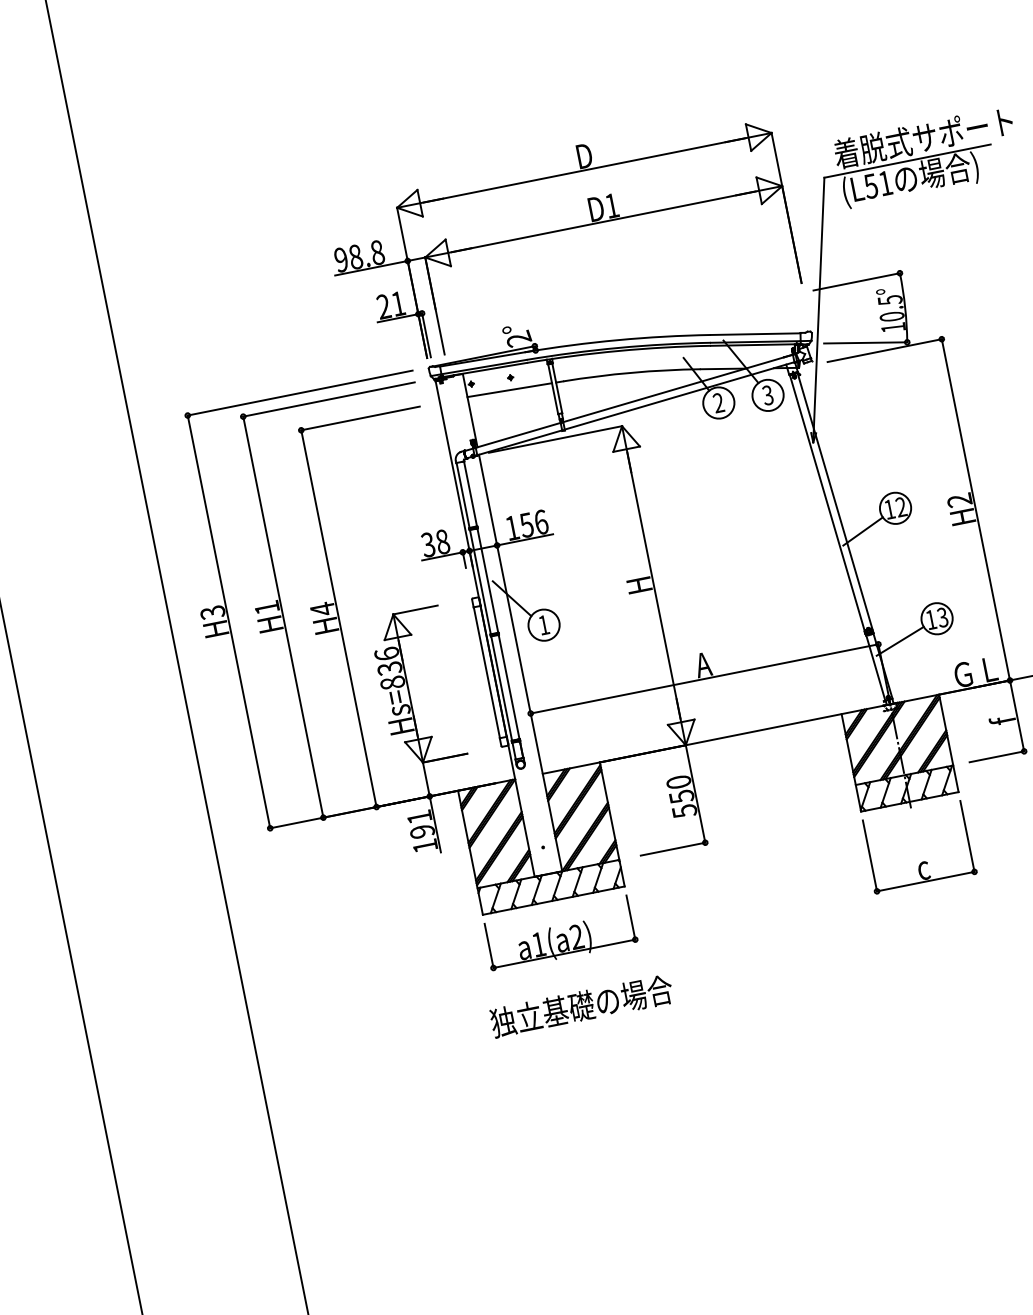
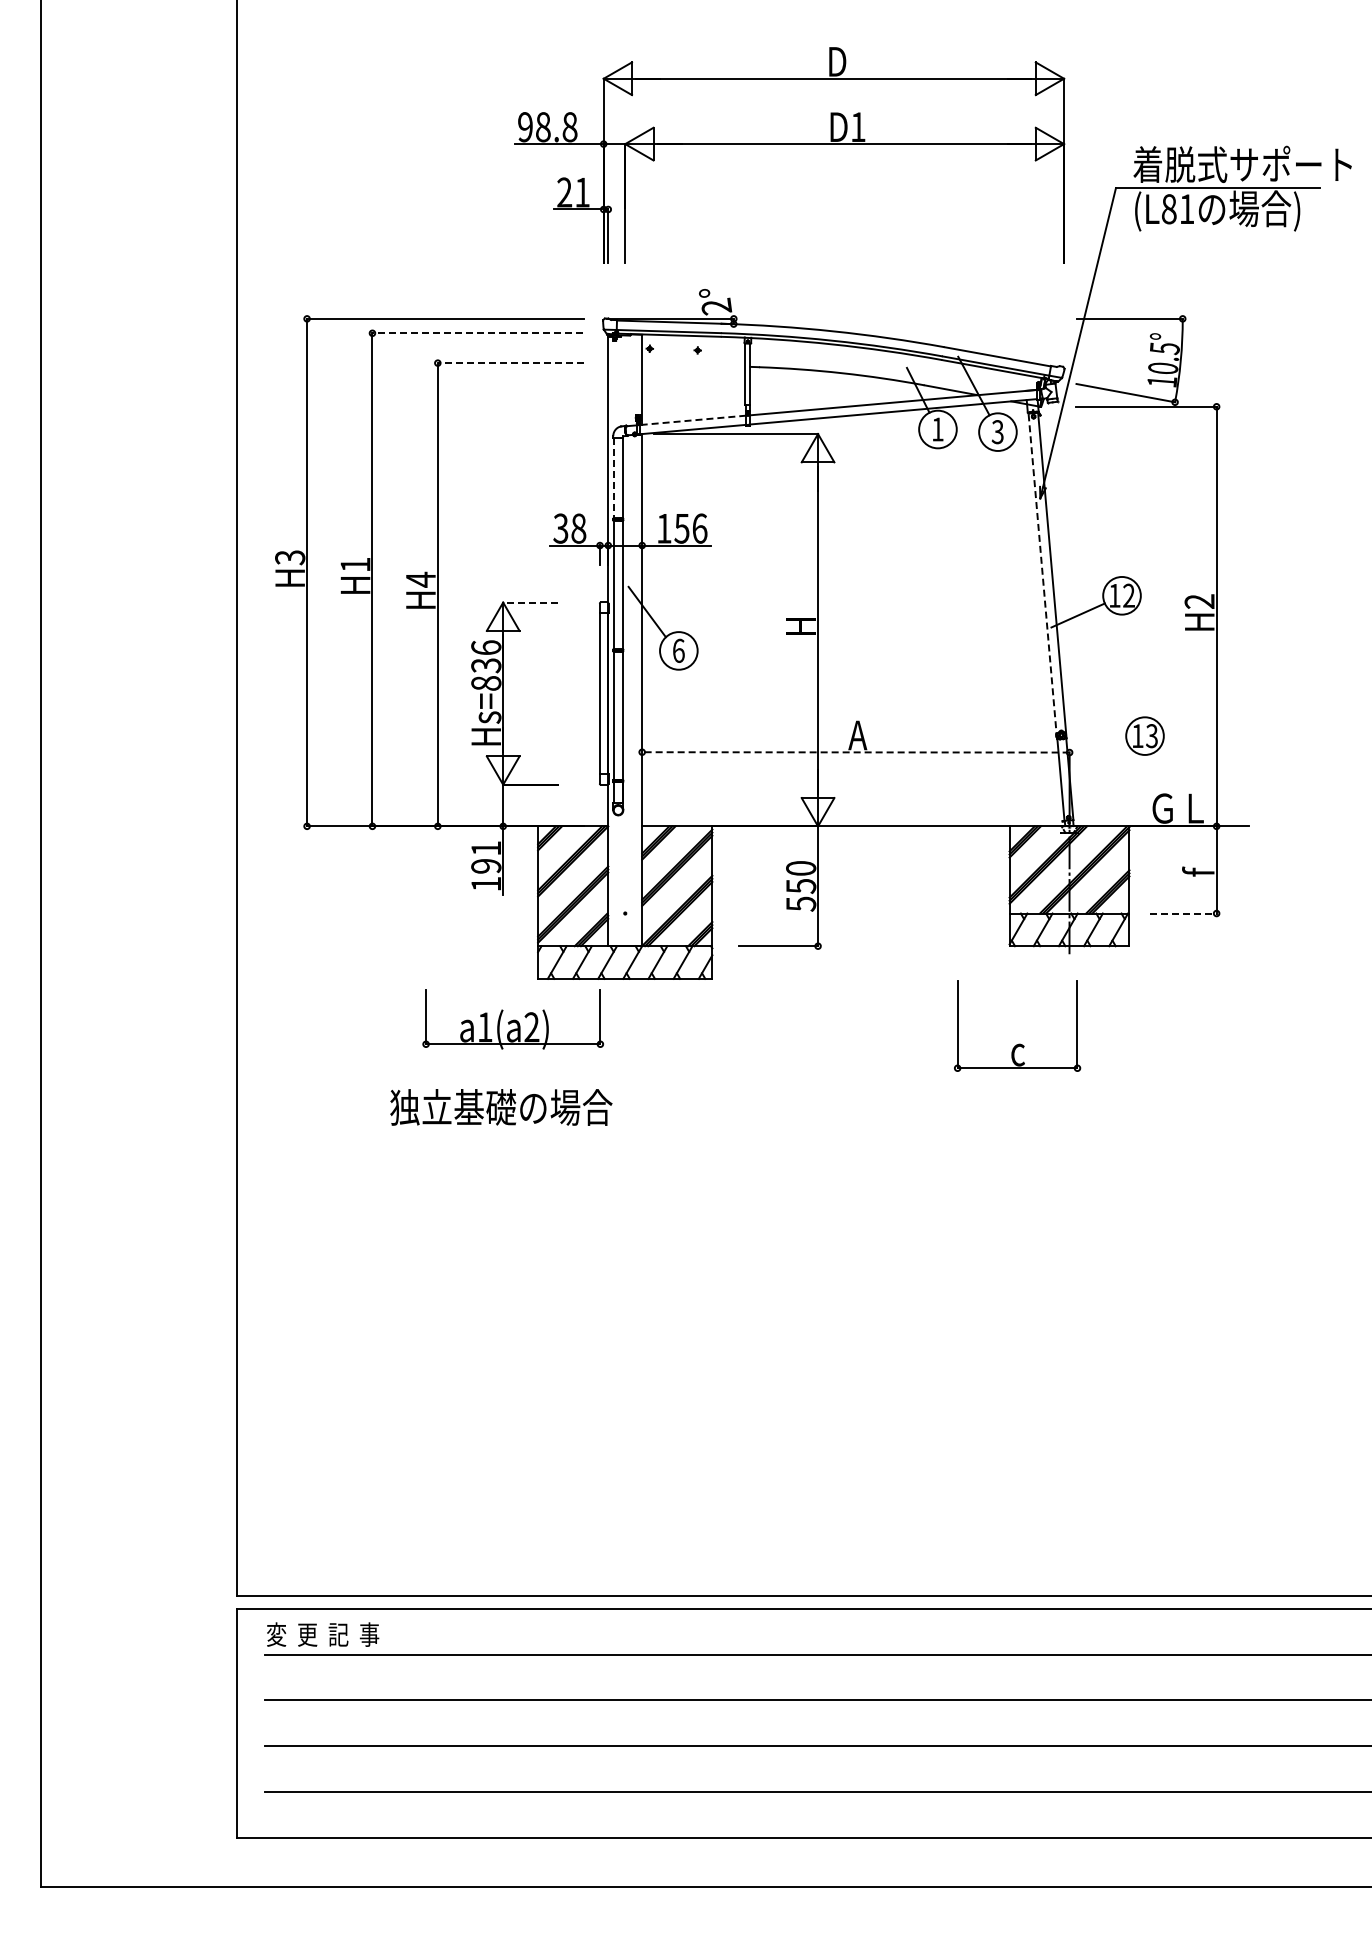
text: (870, 186) -> (1168, 209), (L51 -> (L81
part: (558, 231) -> (789, 144), moved
line: (509, 389) -> (693, 364), removed
line: (328, 399) -> (477, 333), solid -> dashed
text: (718, 403) -> (937, 429), 2 -> 1
line: (360, 418) -> (510, 363), solid -> dashed
line: (517, 435) -> (692, 420), solid -> dashed
line: (462, 495) -> (613, 478), solid -> dashed
line: (827, 504) -> (1042, 575), solid -> dashed
line: (414, 610) -> (529, 602), solid -> dashed
text: (543, 624) -> (678, 650), 1 -> 6
line: (899, 640) -> (1095, 753), removed
line: (704, 679) -> (855, 752), solid -> dashed
line: (997, 756) -> (1183, 913), solid -> dashed
part: (922, 861) -> (1018, 1043), moved
part: (560, 933) -> (513, 1019), moved
text: (581, 1006) -> (501, 1107), moved

